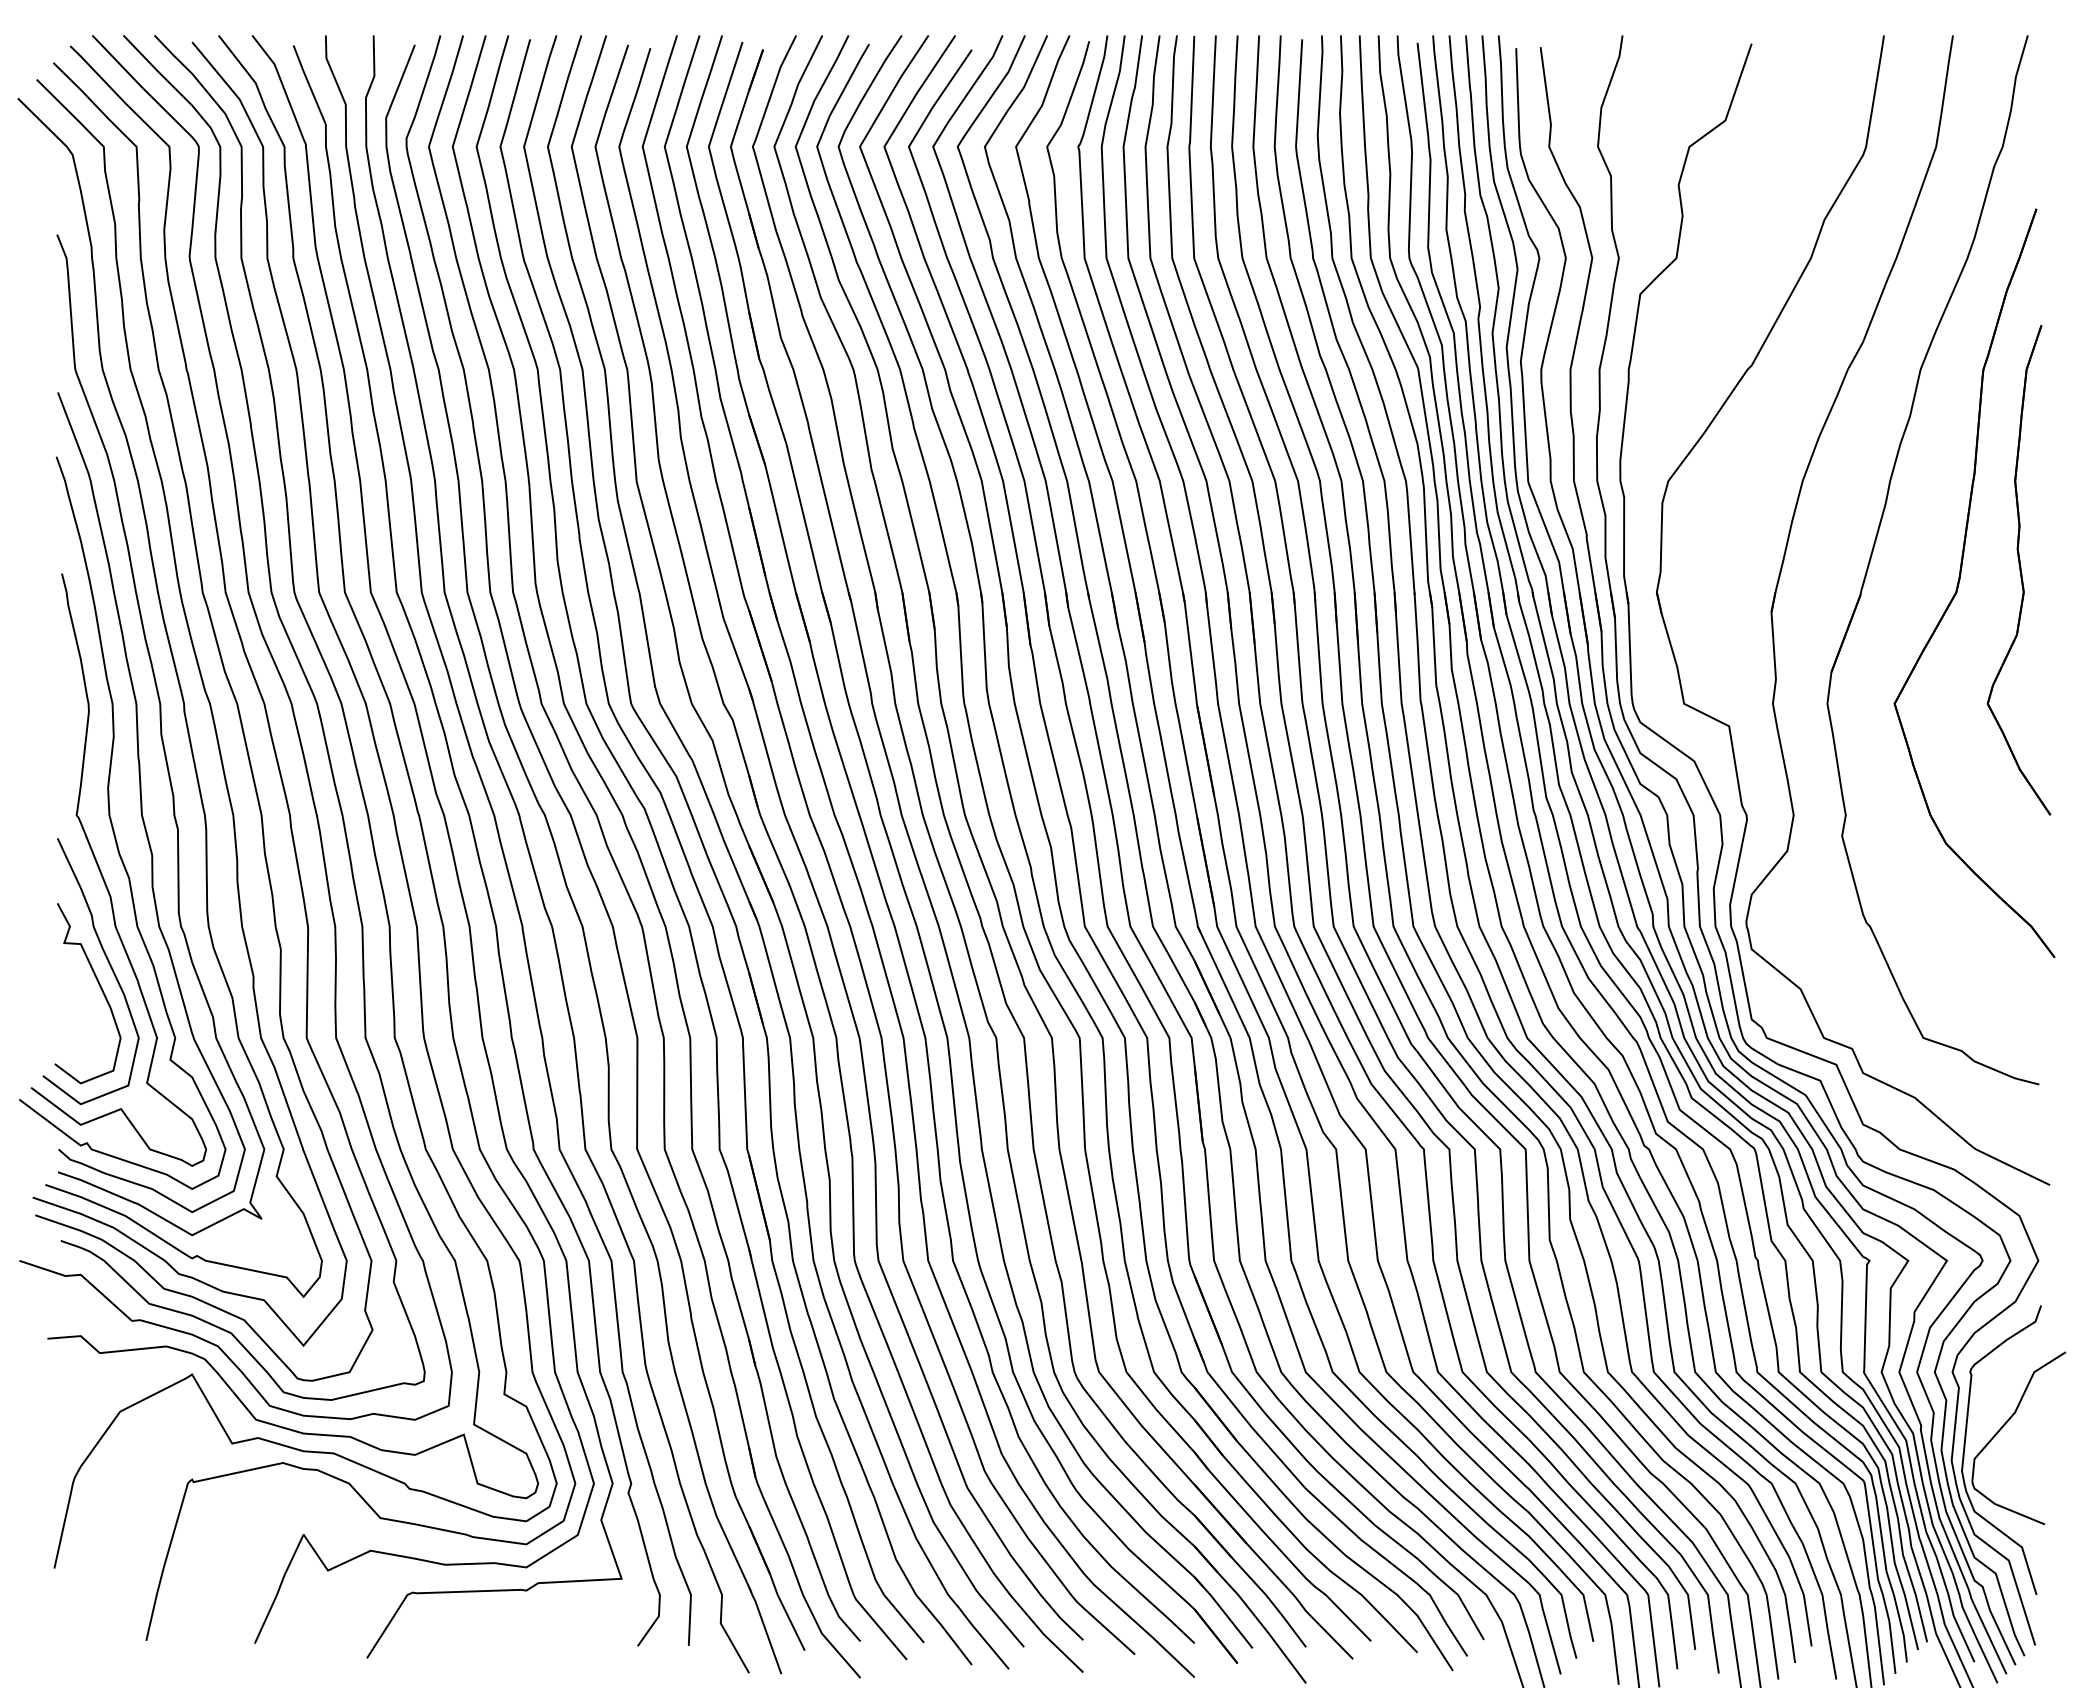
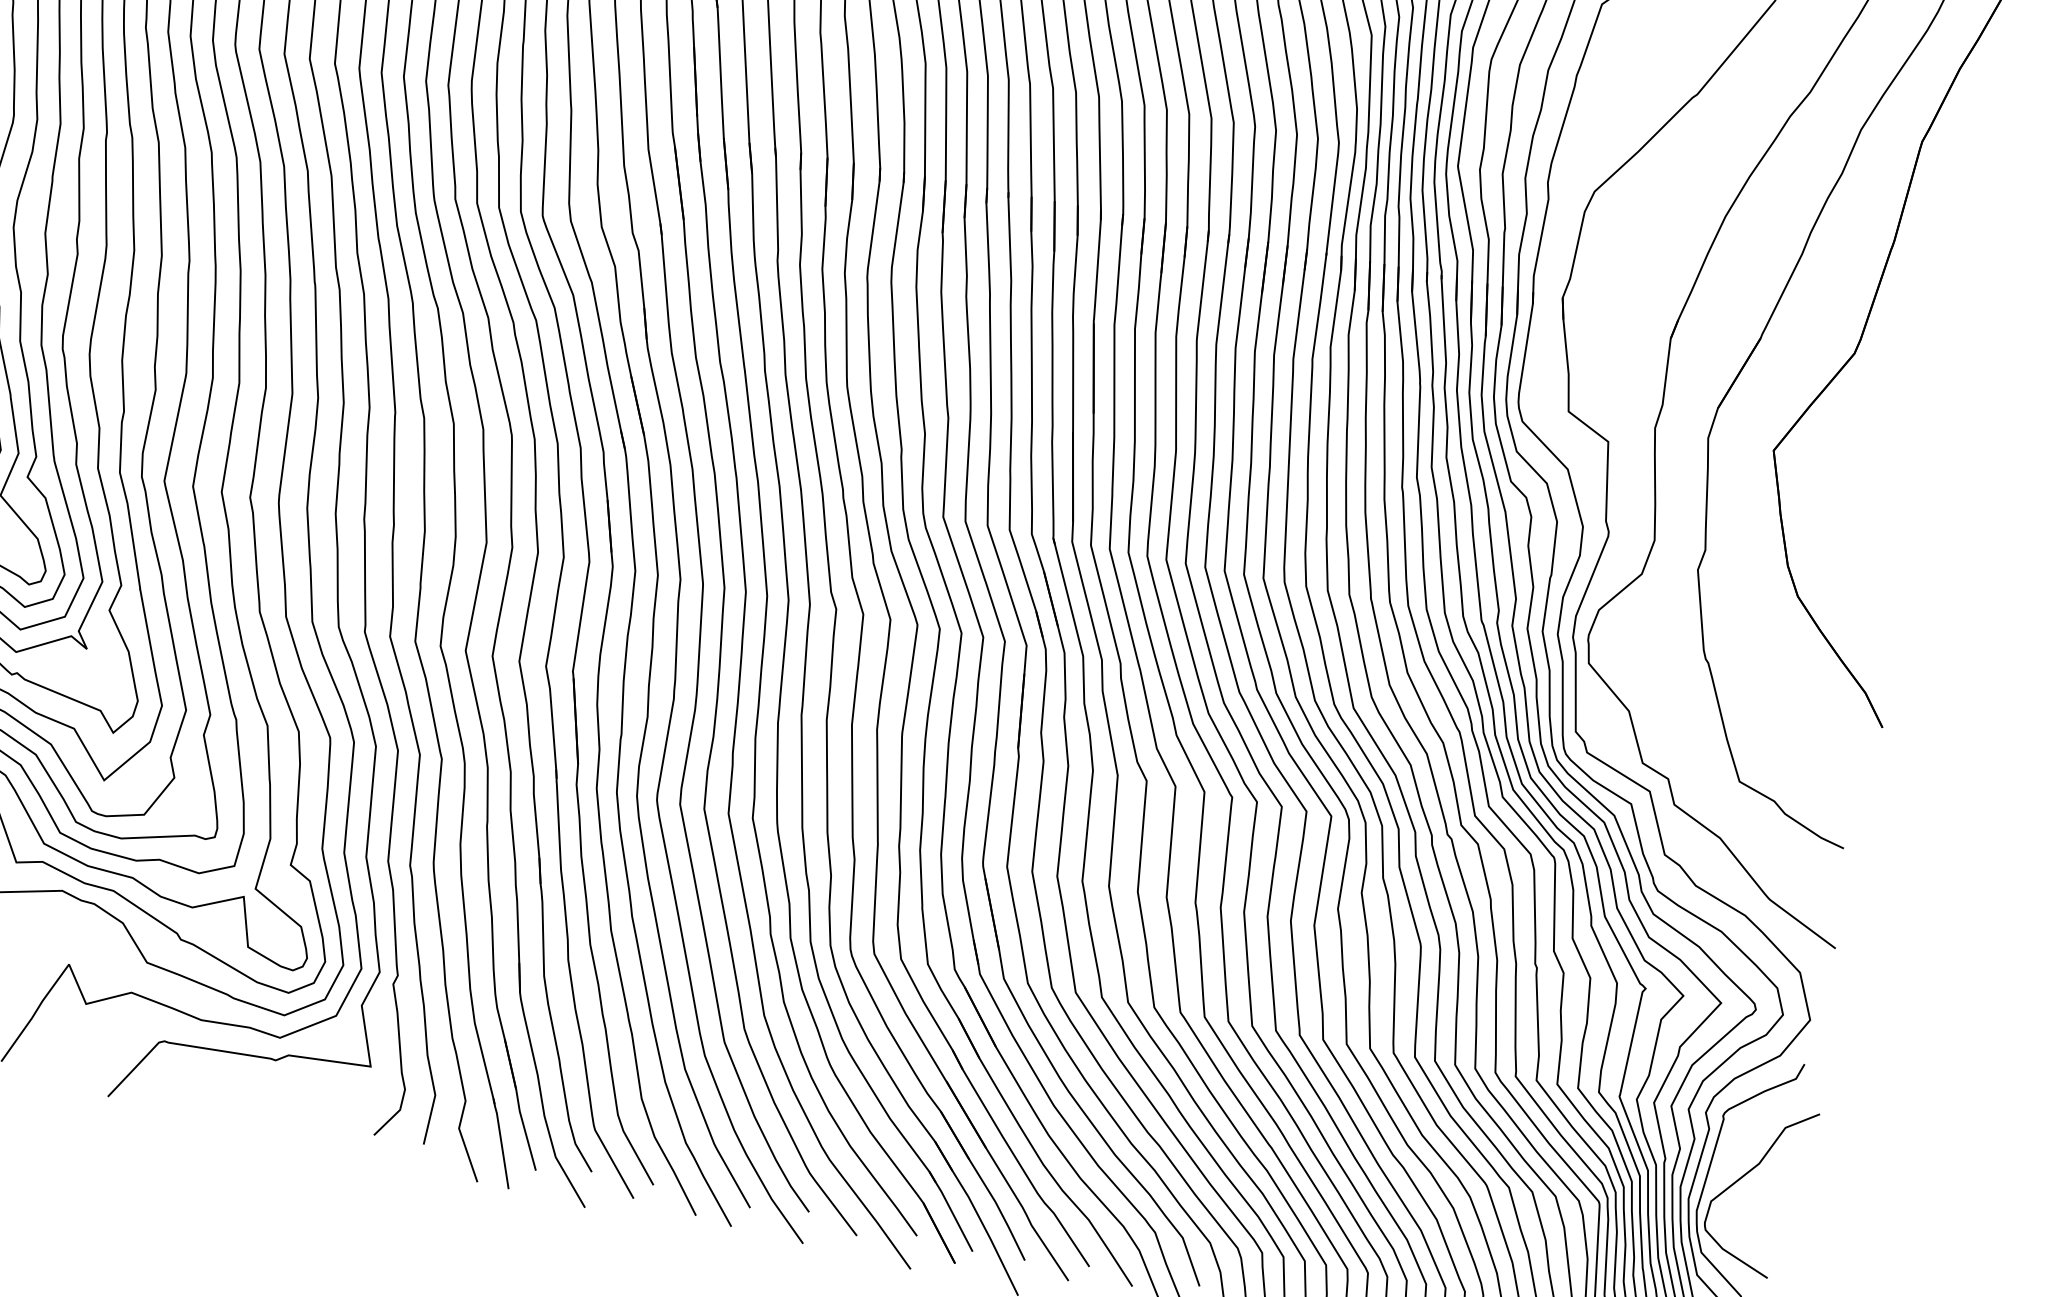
part: (2018, 570) -> (1919, 343), removed

